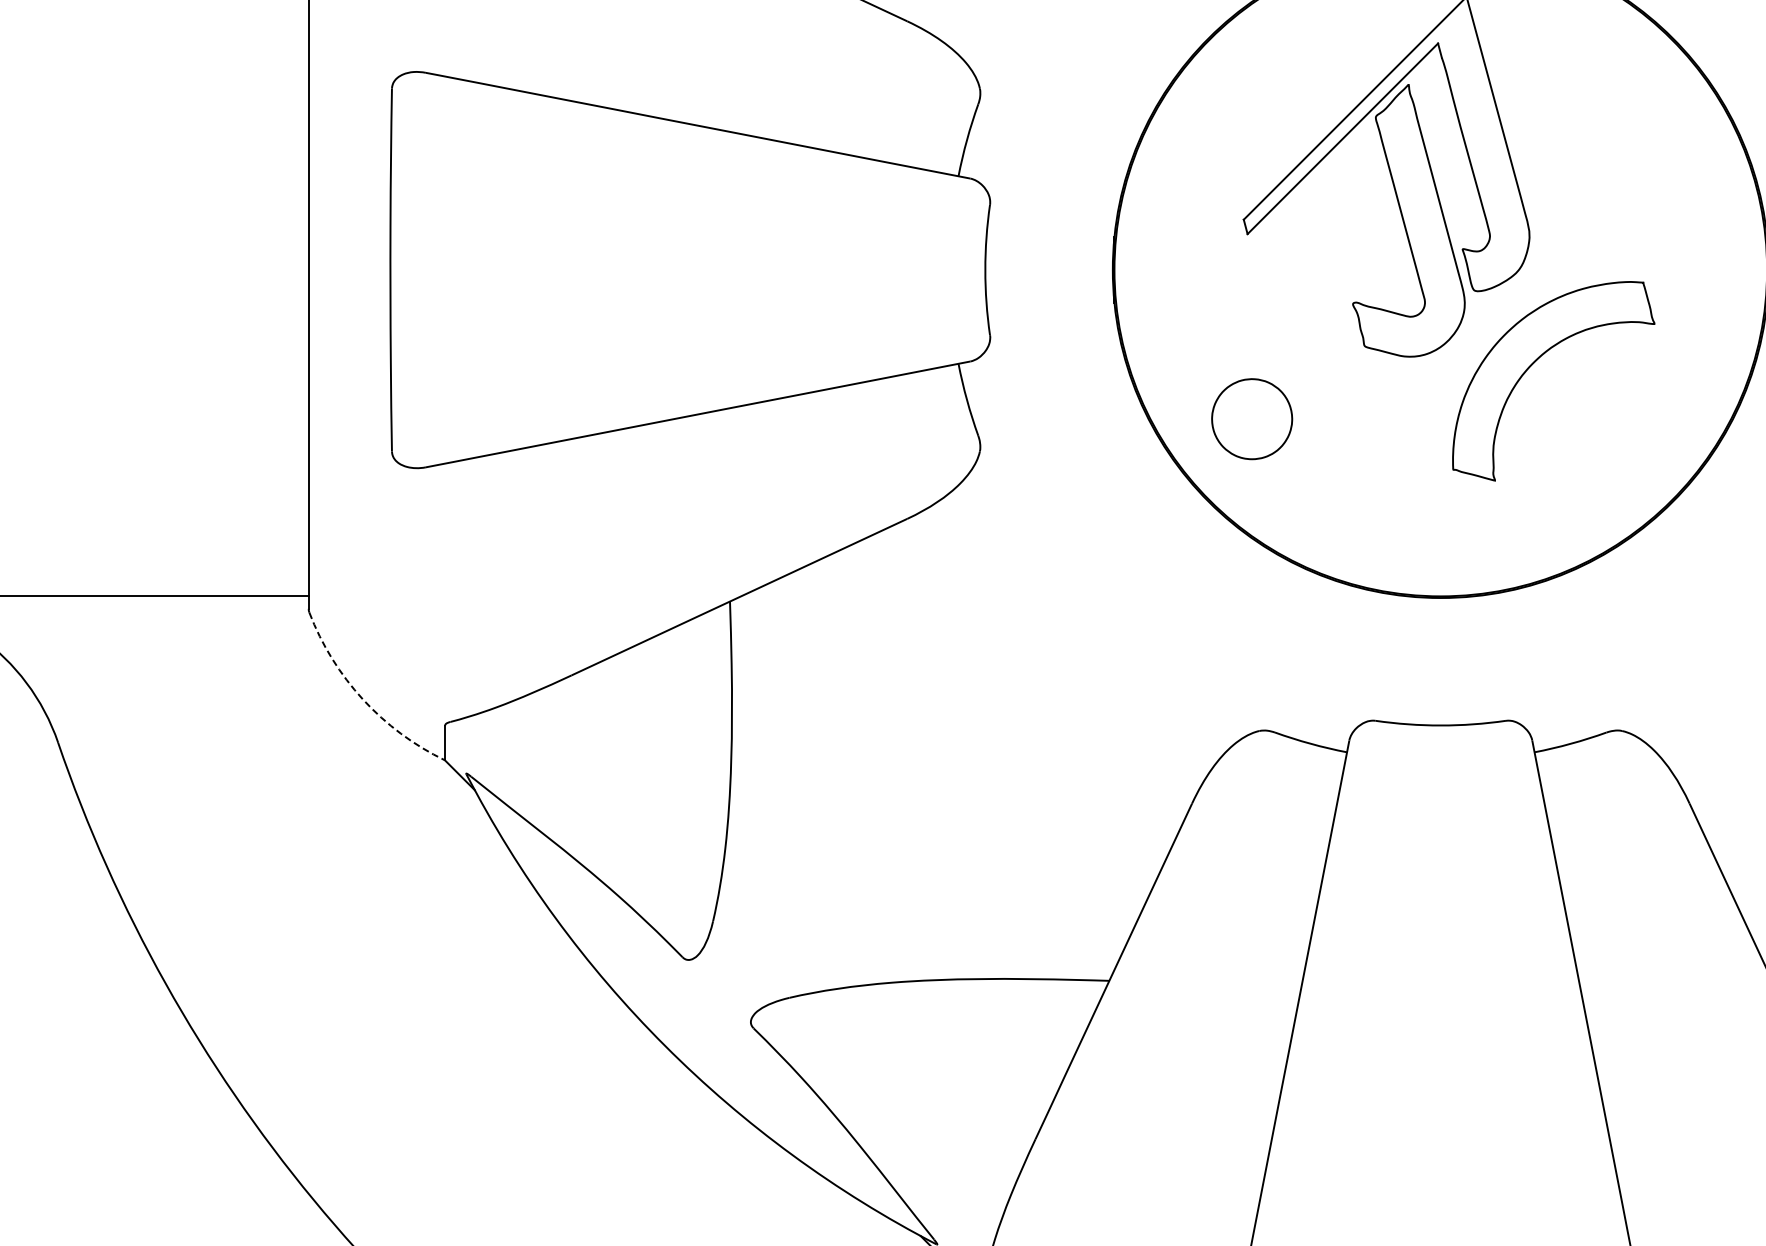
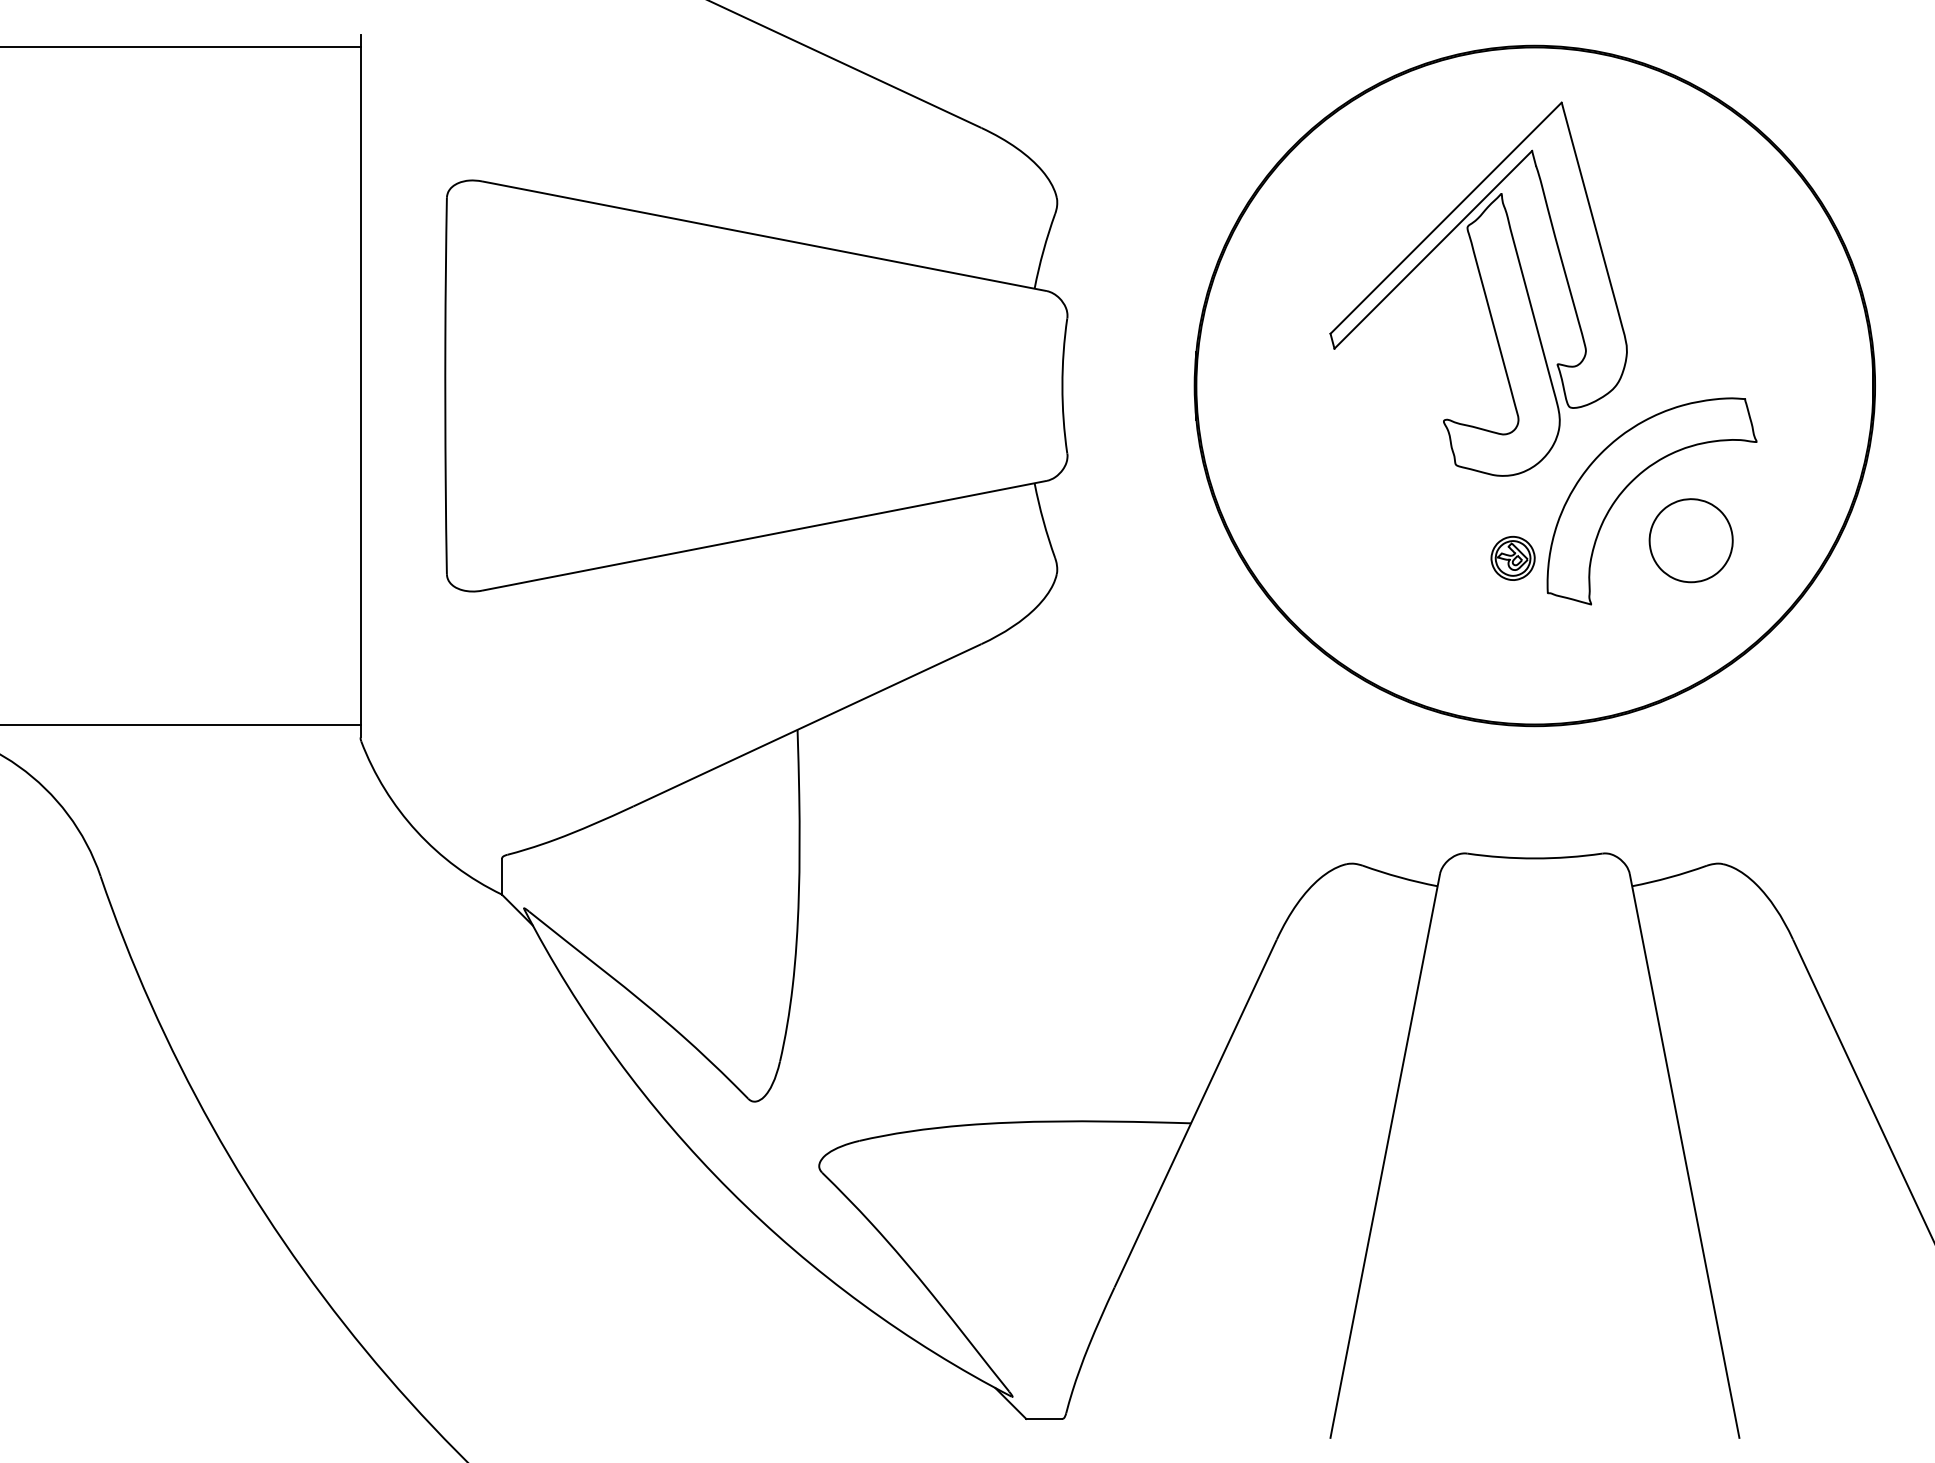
part: (1251, 418) -> (1690, 540), moved
part: (1419, 435) -> (1512, 557), added
arc: (362, 699) -> (416, 831), dashed -> solid

